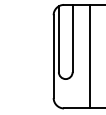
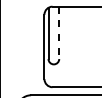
line: (72, 39) -> (59, 33), solid -> dashed
line: (89, 56) -> (72, 46), removed

